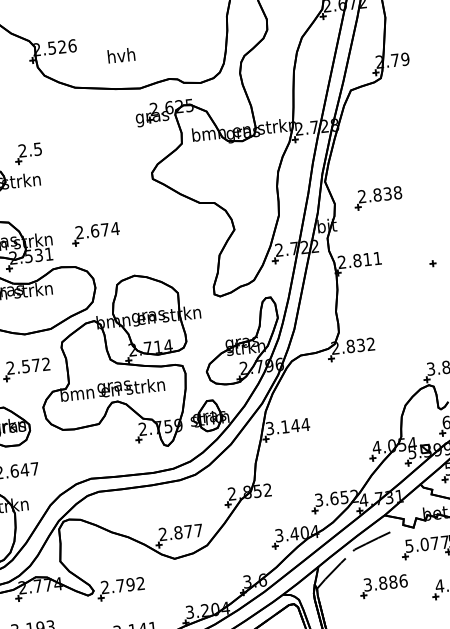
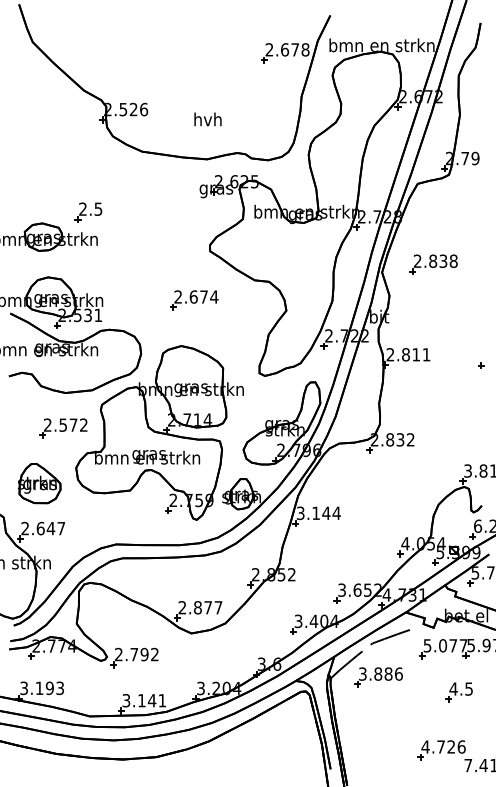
text: (120, 55) -> (207, 119), moved
part: (378, 198) -> (433, 264), moved
part: (96, 234) -> (194, 300), moved
part: (383, 586) -> (378, 677), moved

